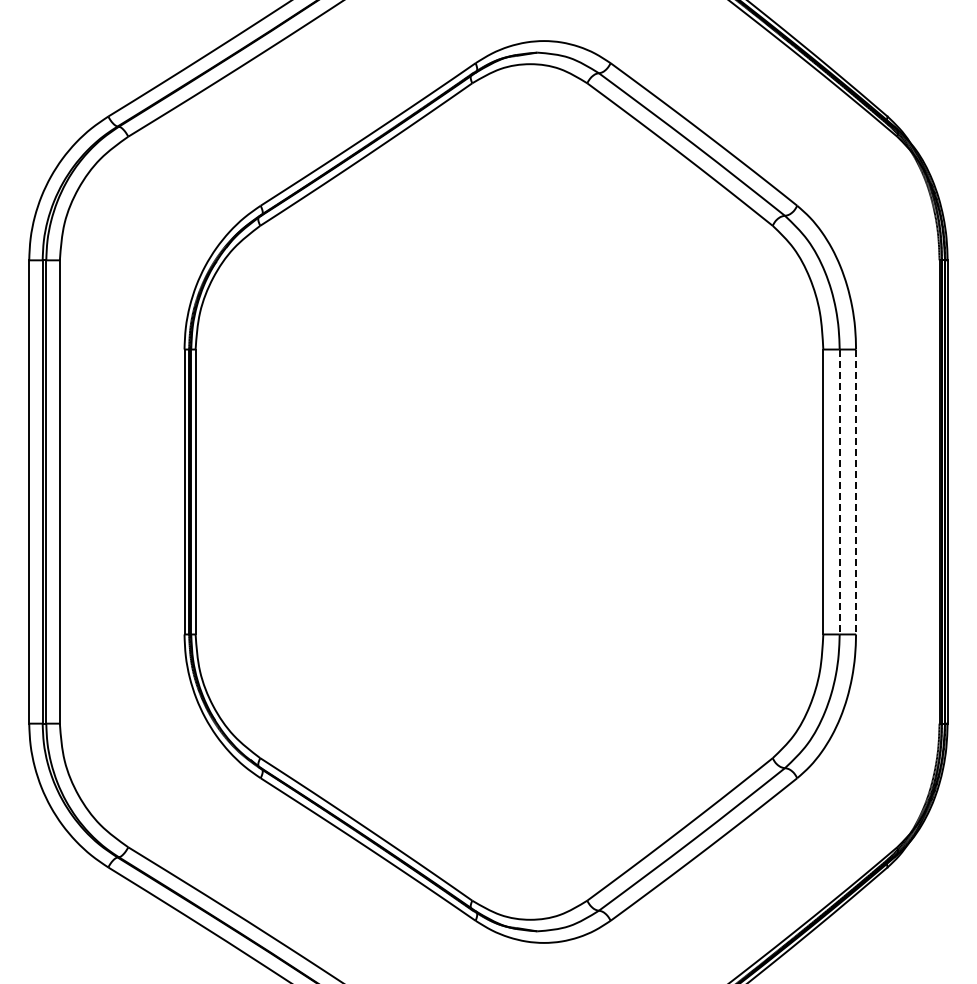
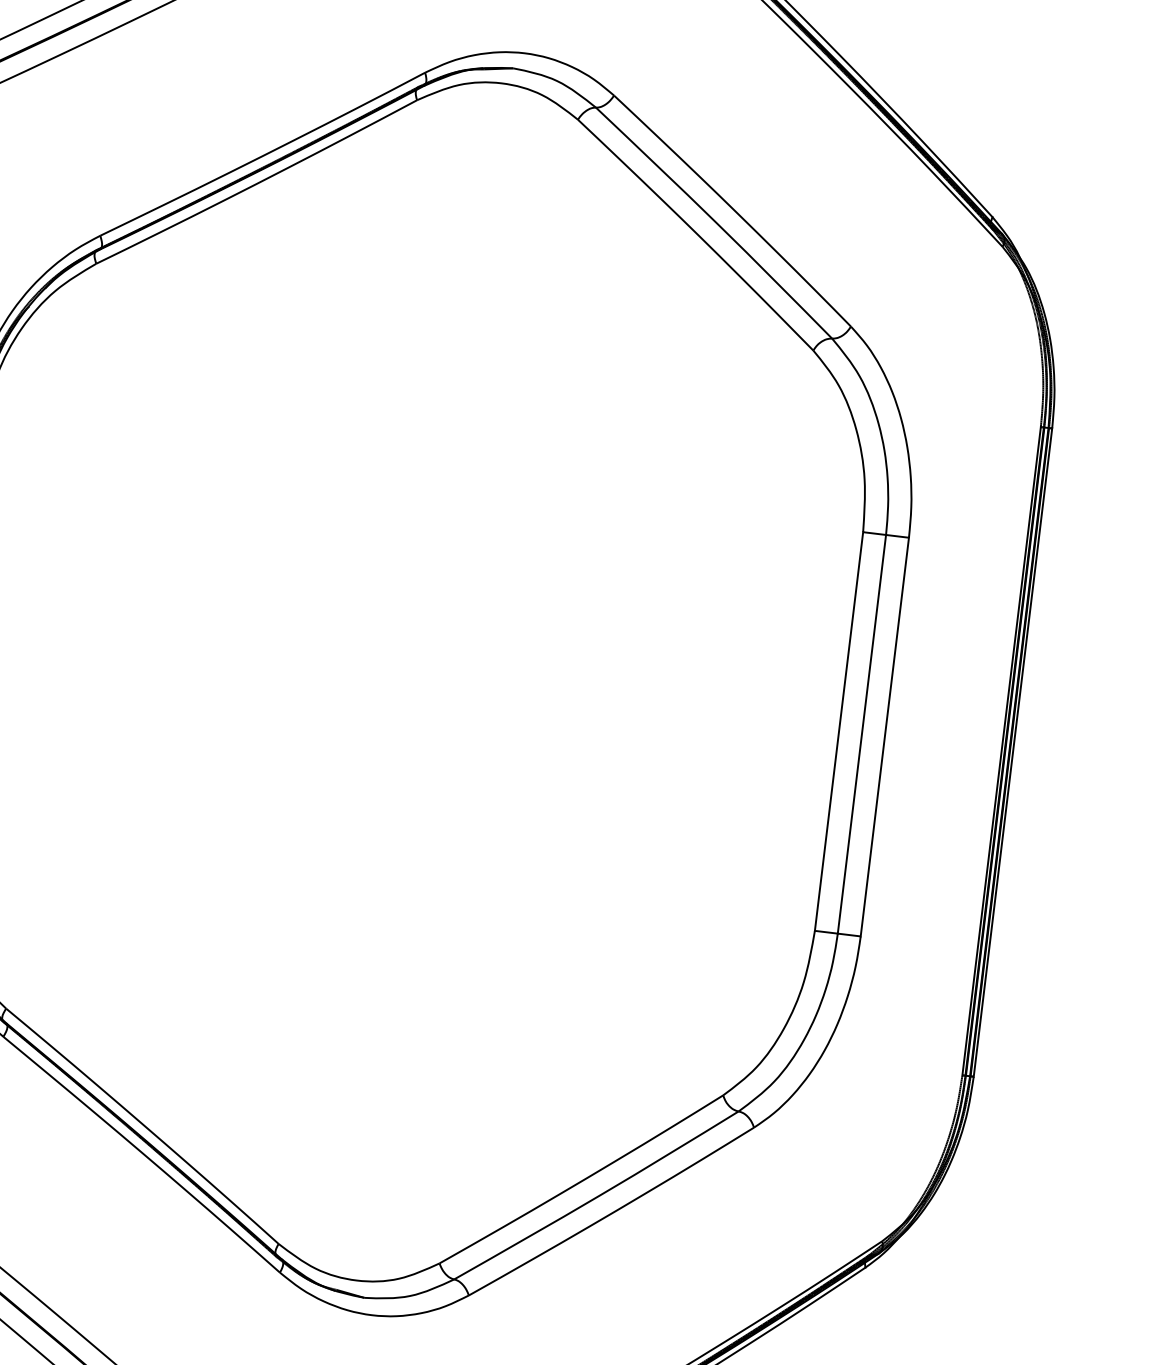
line: (839, 492) -> (861, 734), dashed -> solid
line: (856, 492) -> (885, 737), dashed -> solid

